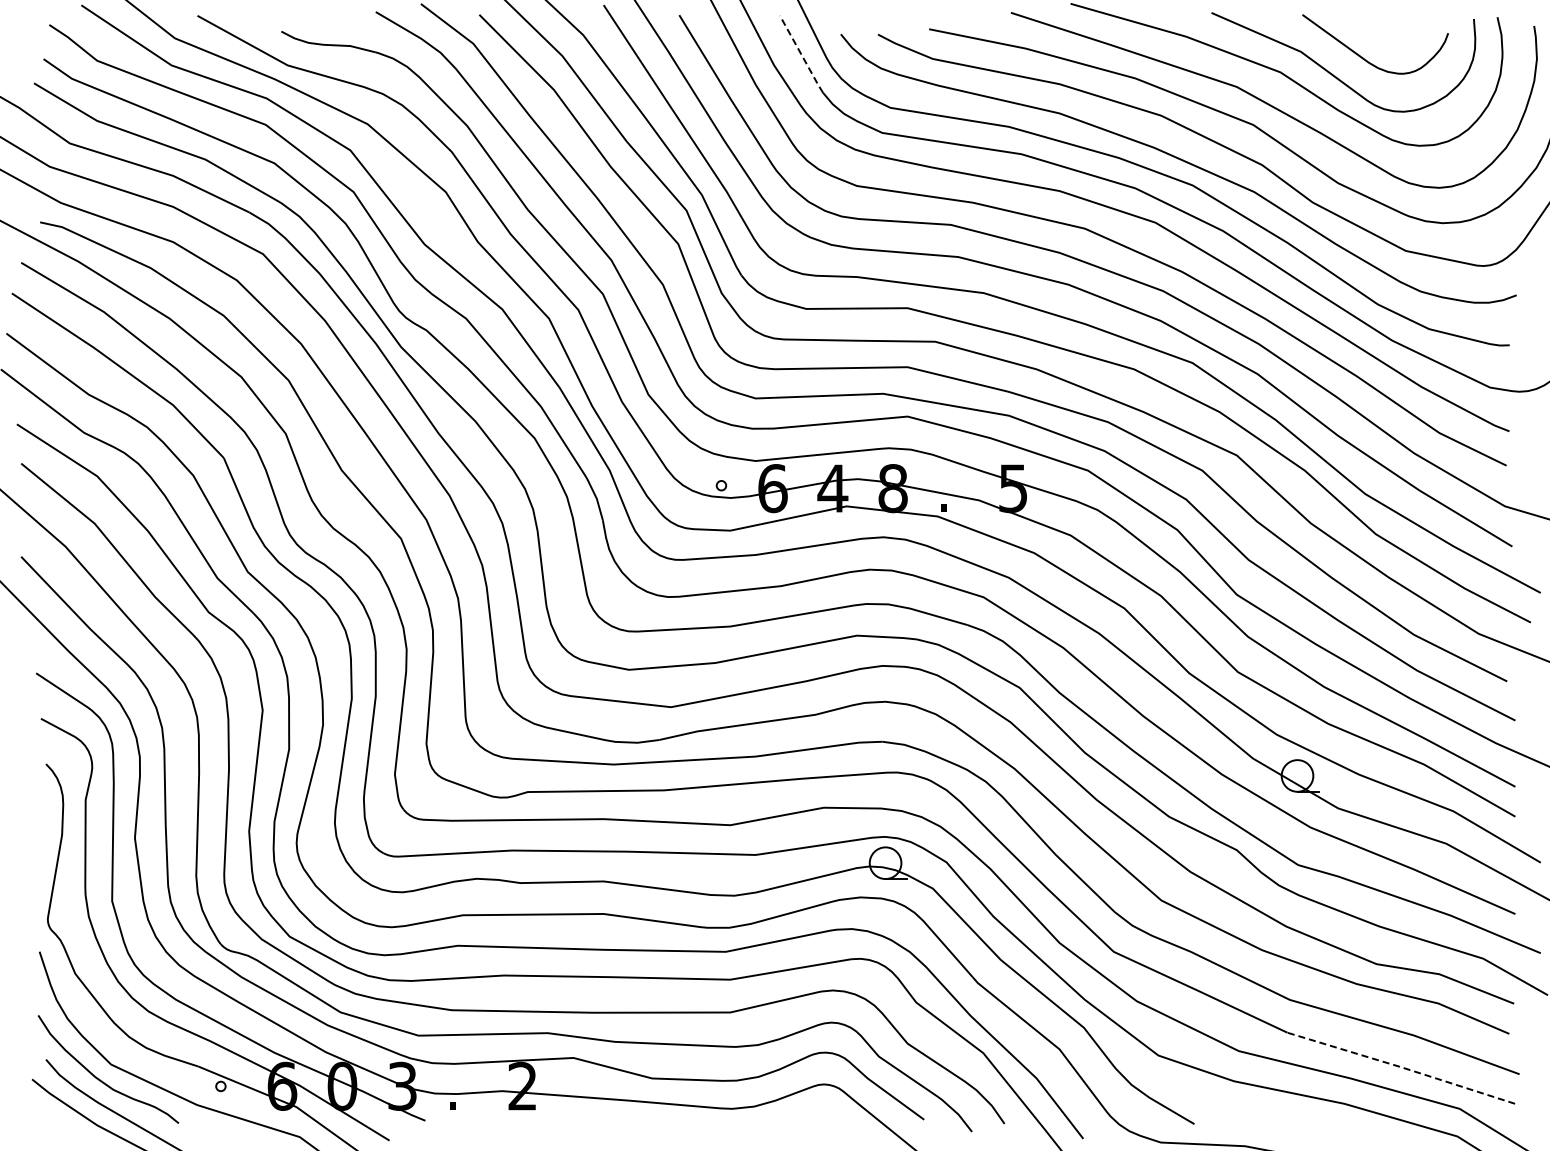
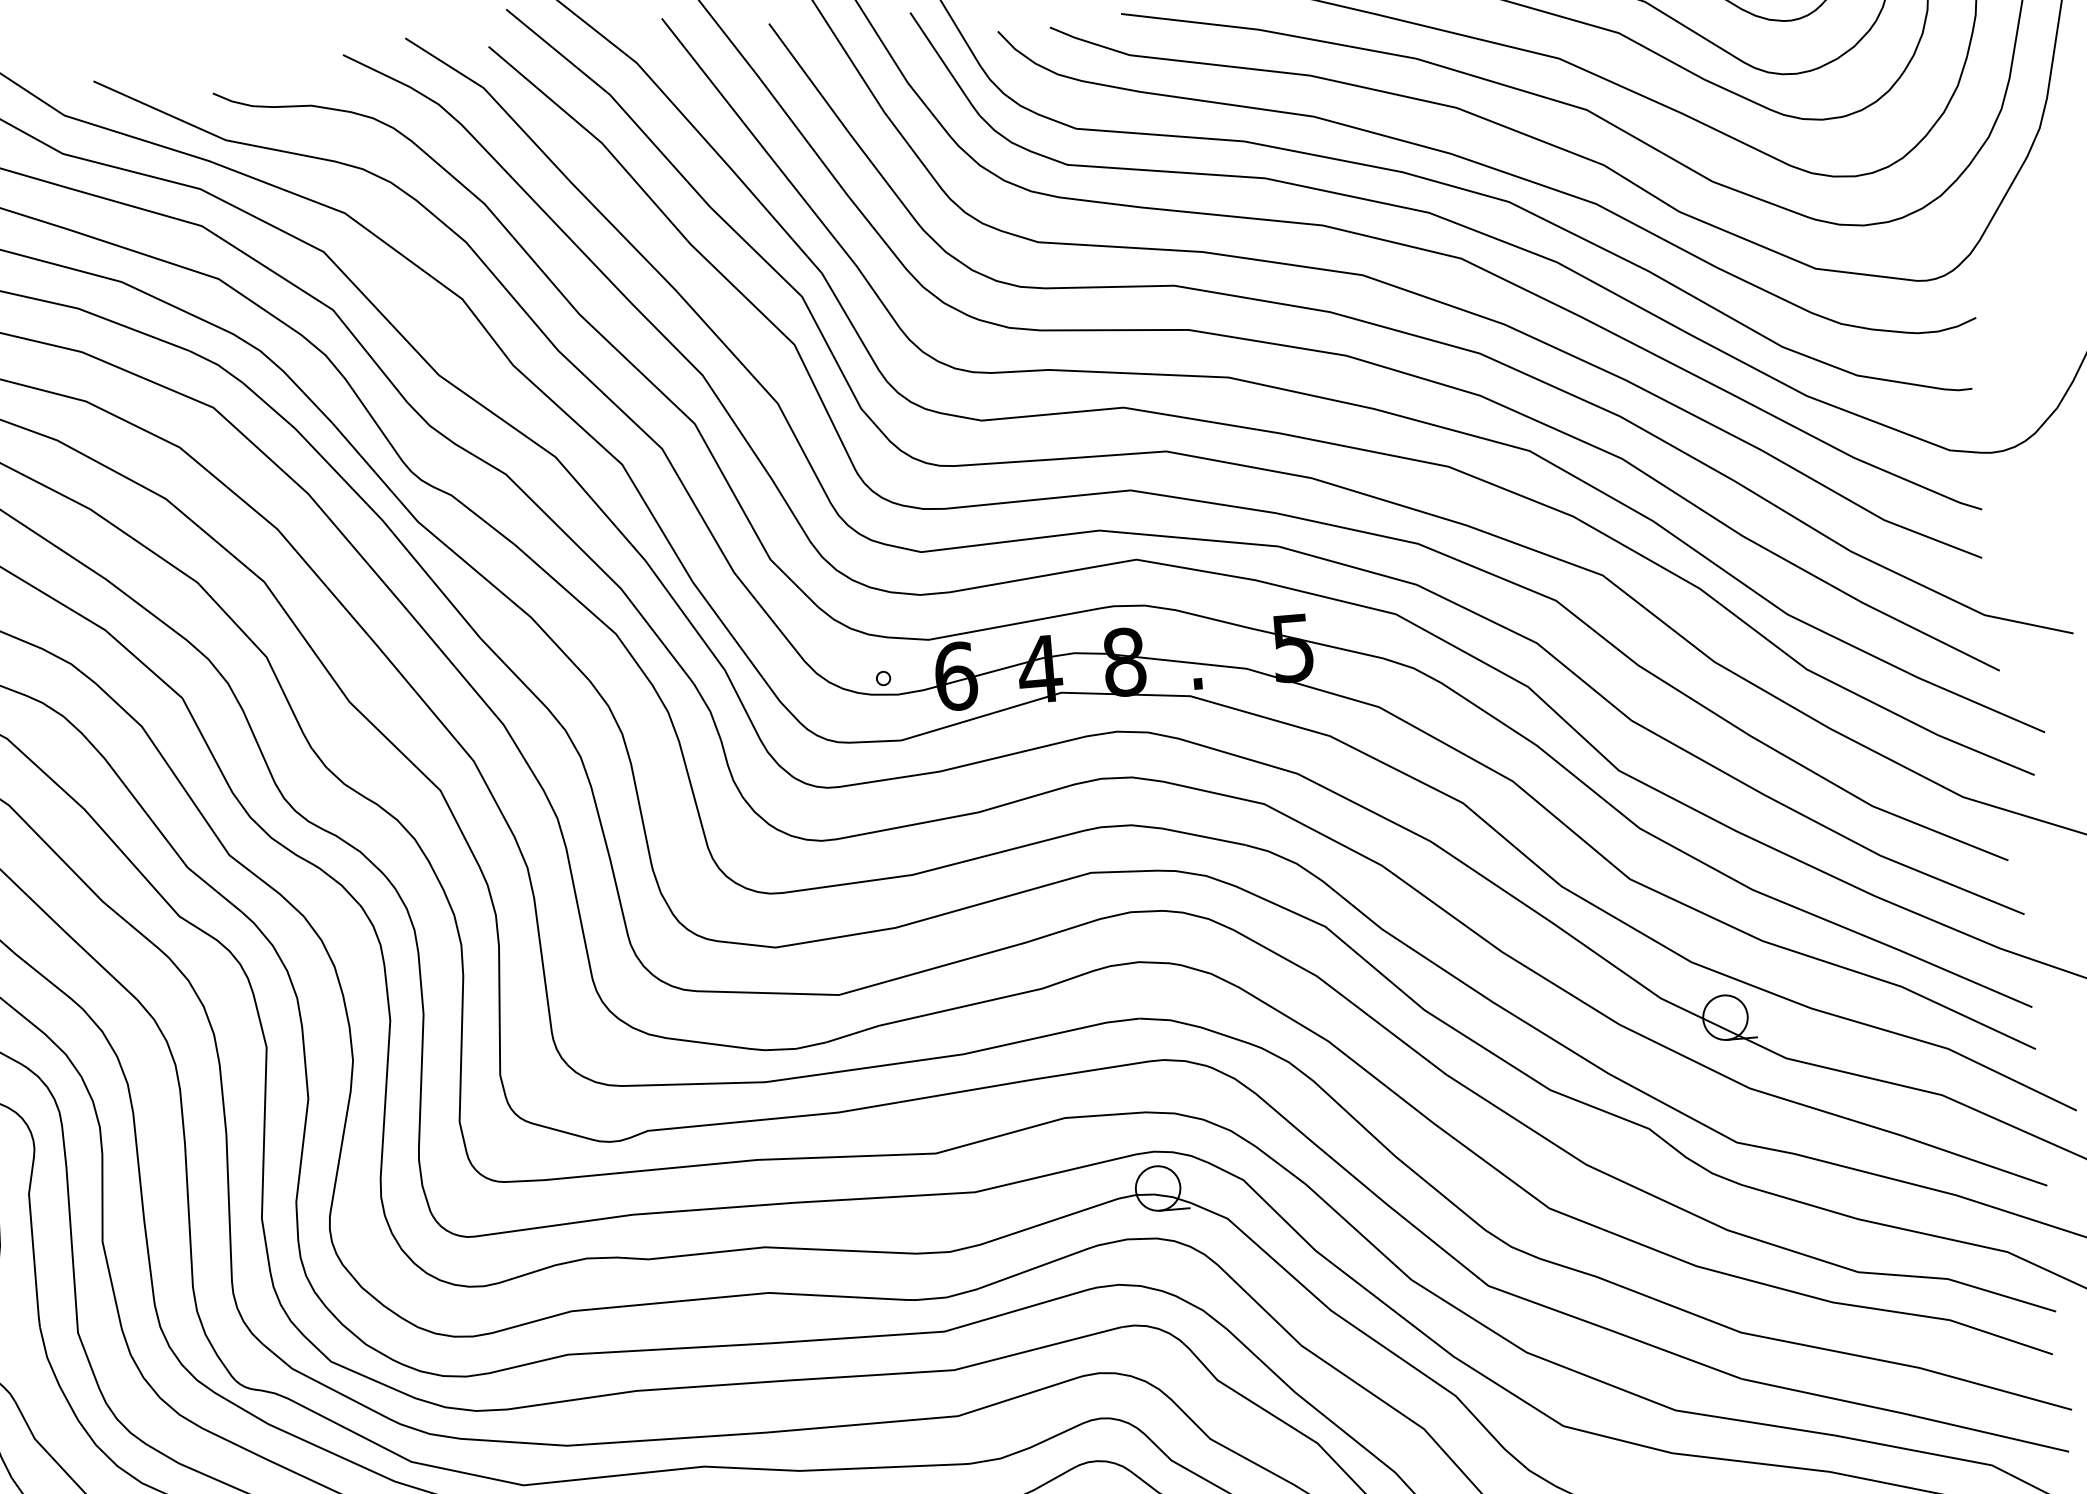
line: (801, 54) -> (944, 64), dashed -> solid
line: (1401, 1067) -> (1905, 1414), dashed -> solid

